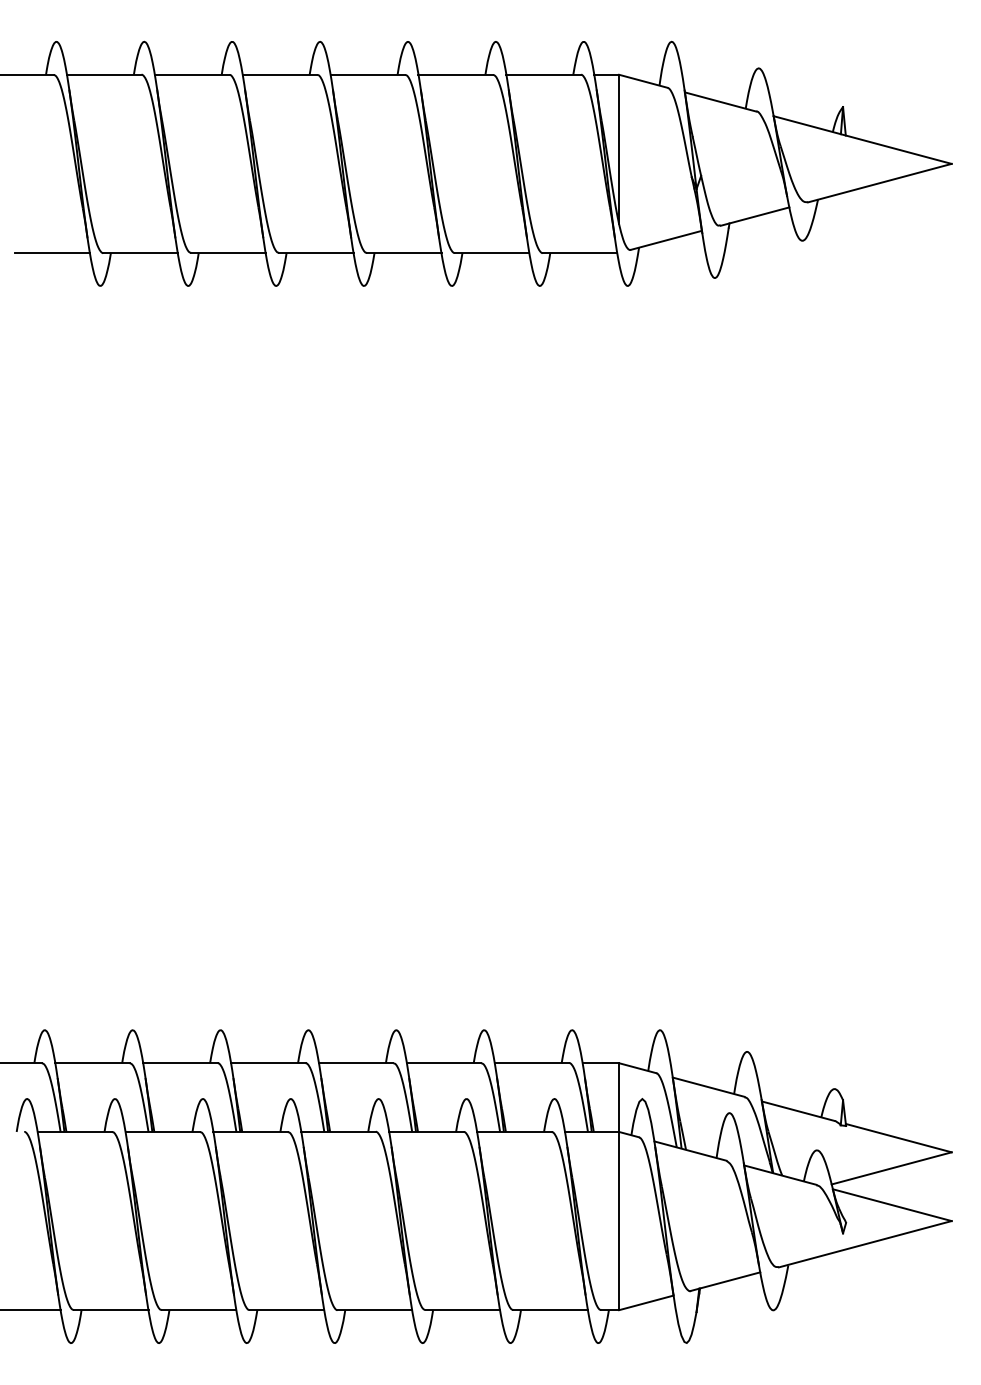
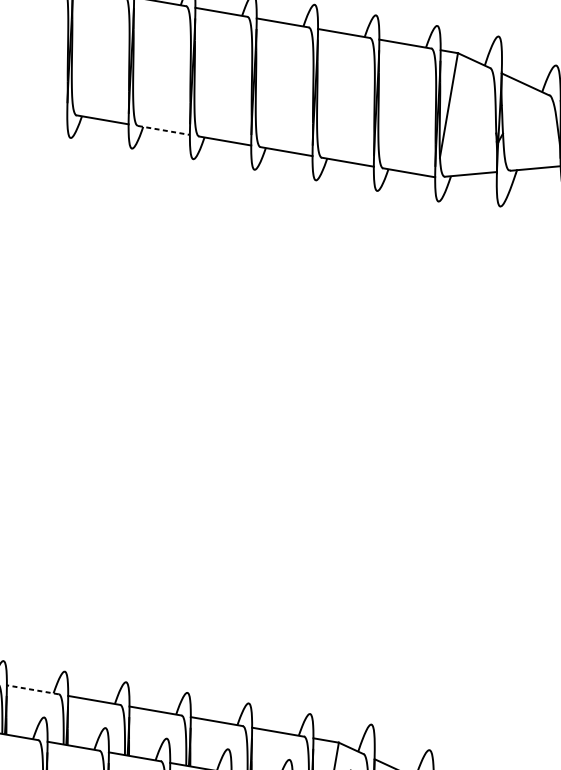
line: (52, 253) -> (41, 109), removed
line: (228, 253) -> (163, 130), solid -> dashed
line: (179, 1063) -> (32, 689), solid -> dashed

